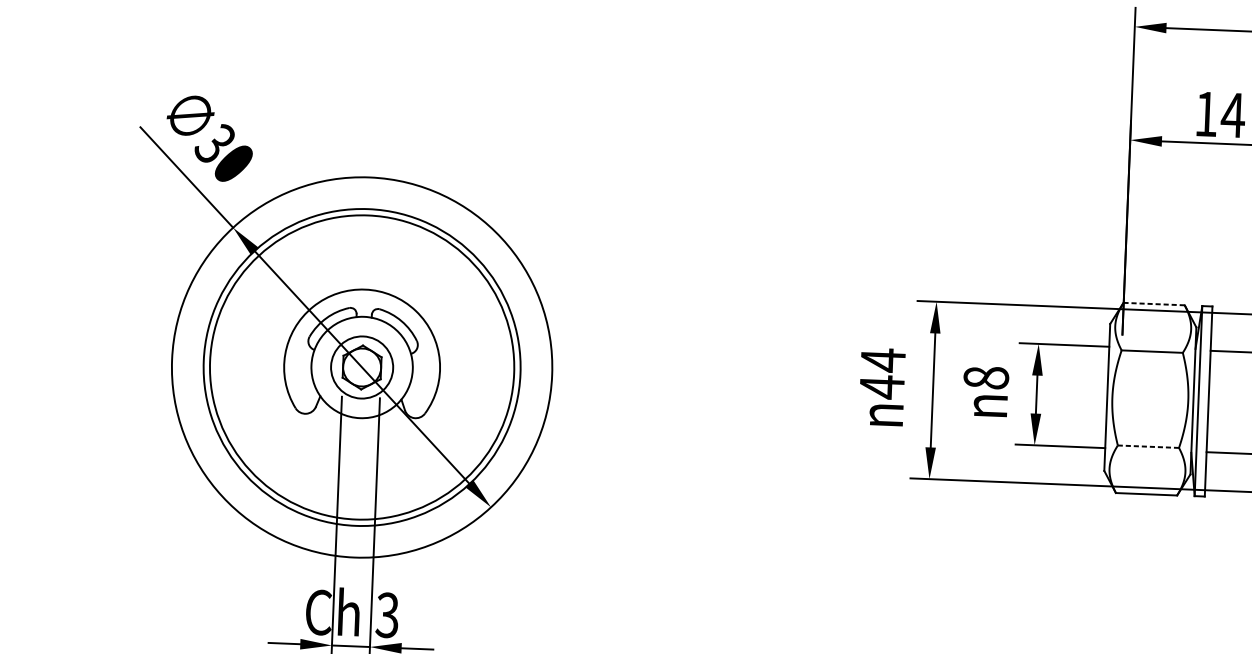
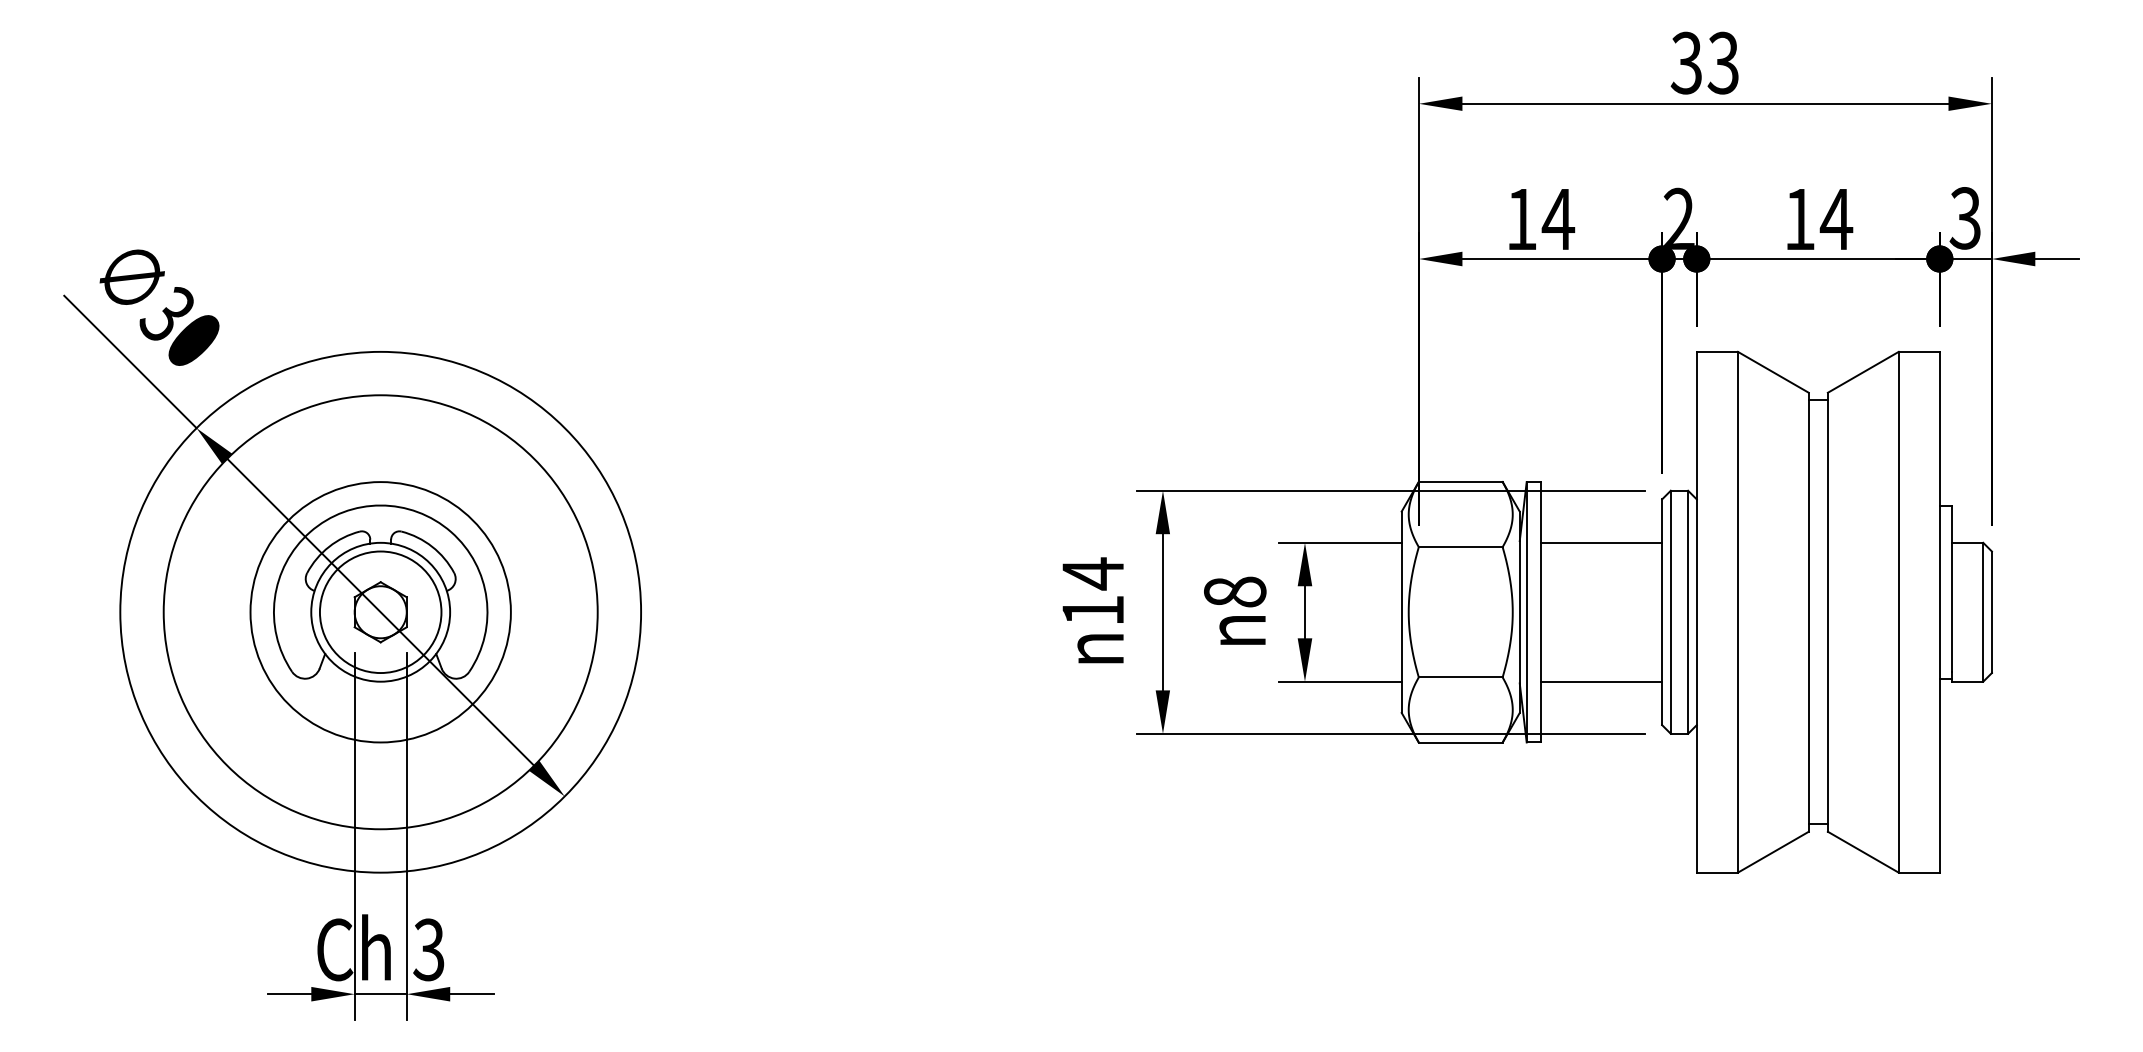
line: (1154, 303) -> (1460, 481), dashed -> solid
circle: (361, 367) -> (380, 612), size x0.62
circle: (361, 367) -> (380, 612), size x1.43
text: (881, 387) -> (1092, 610), 44 -> 14
line: (1148, 446) -> (1460, 677), dashed -> solid

